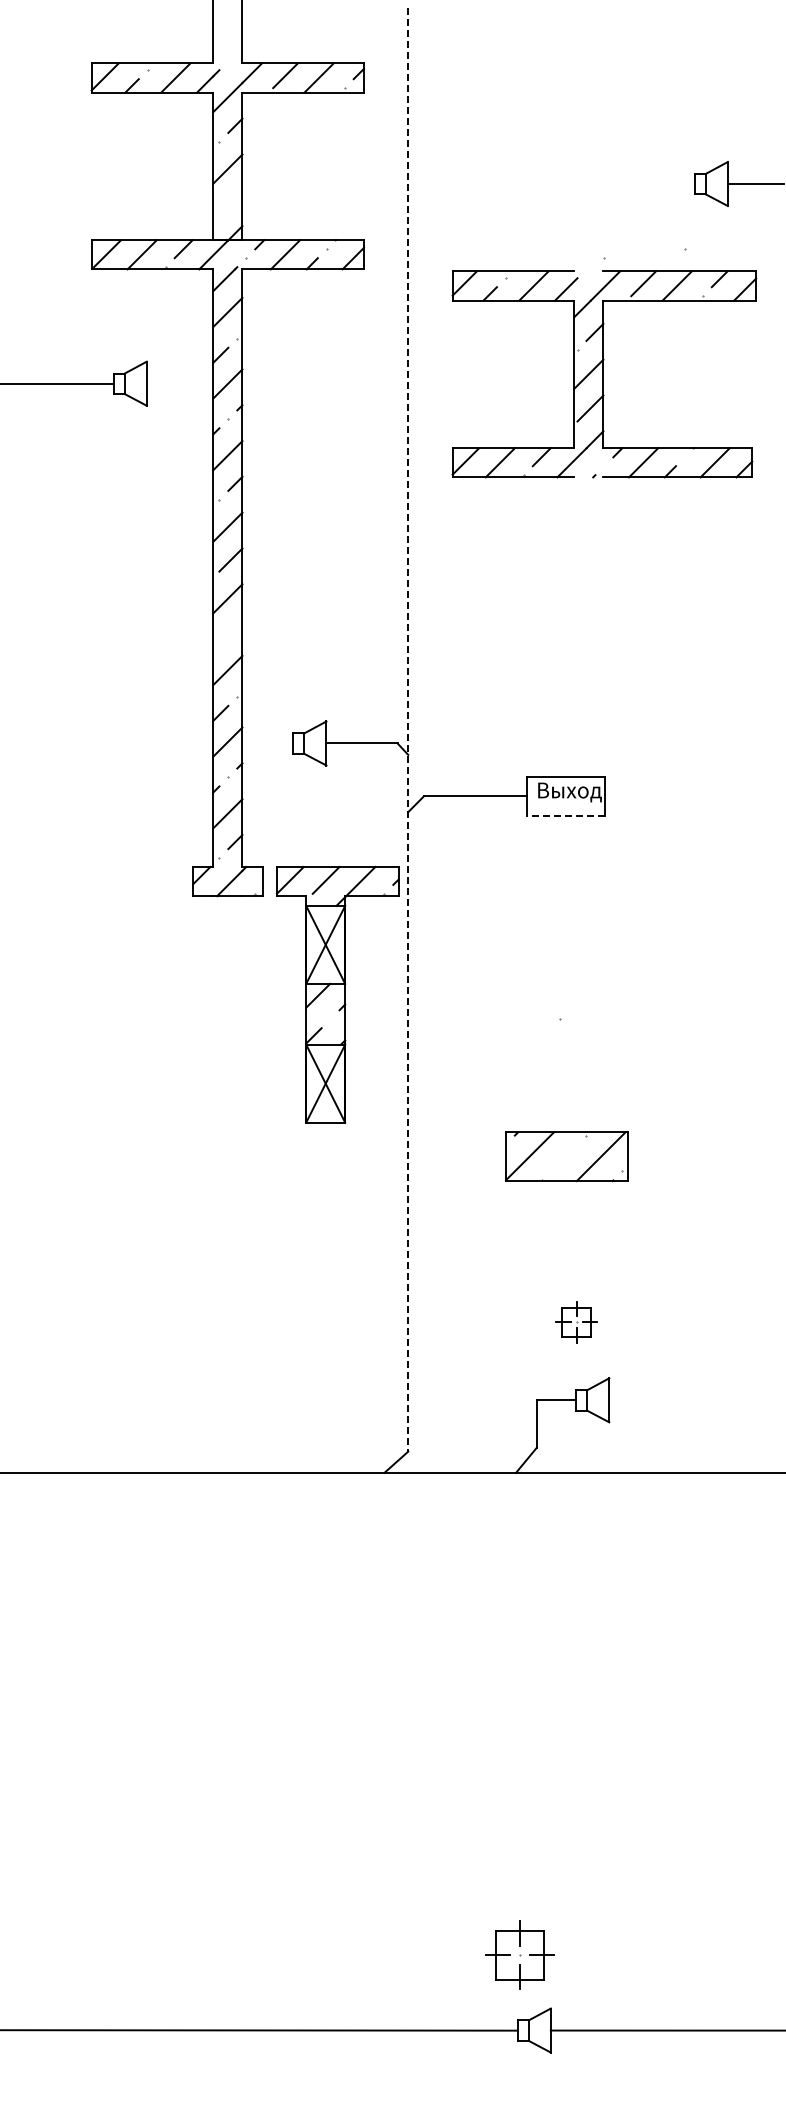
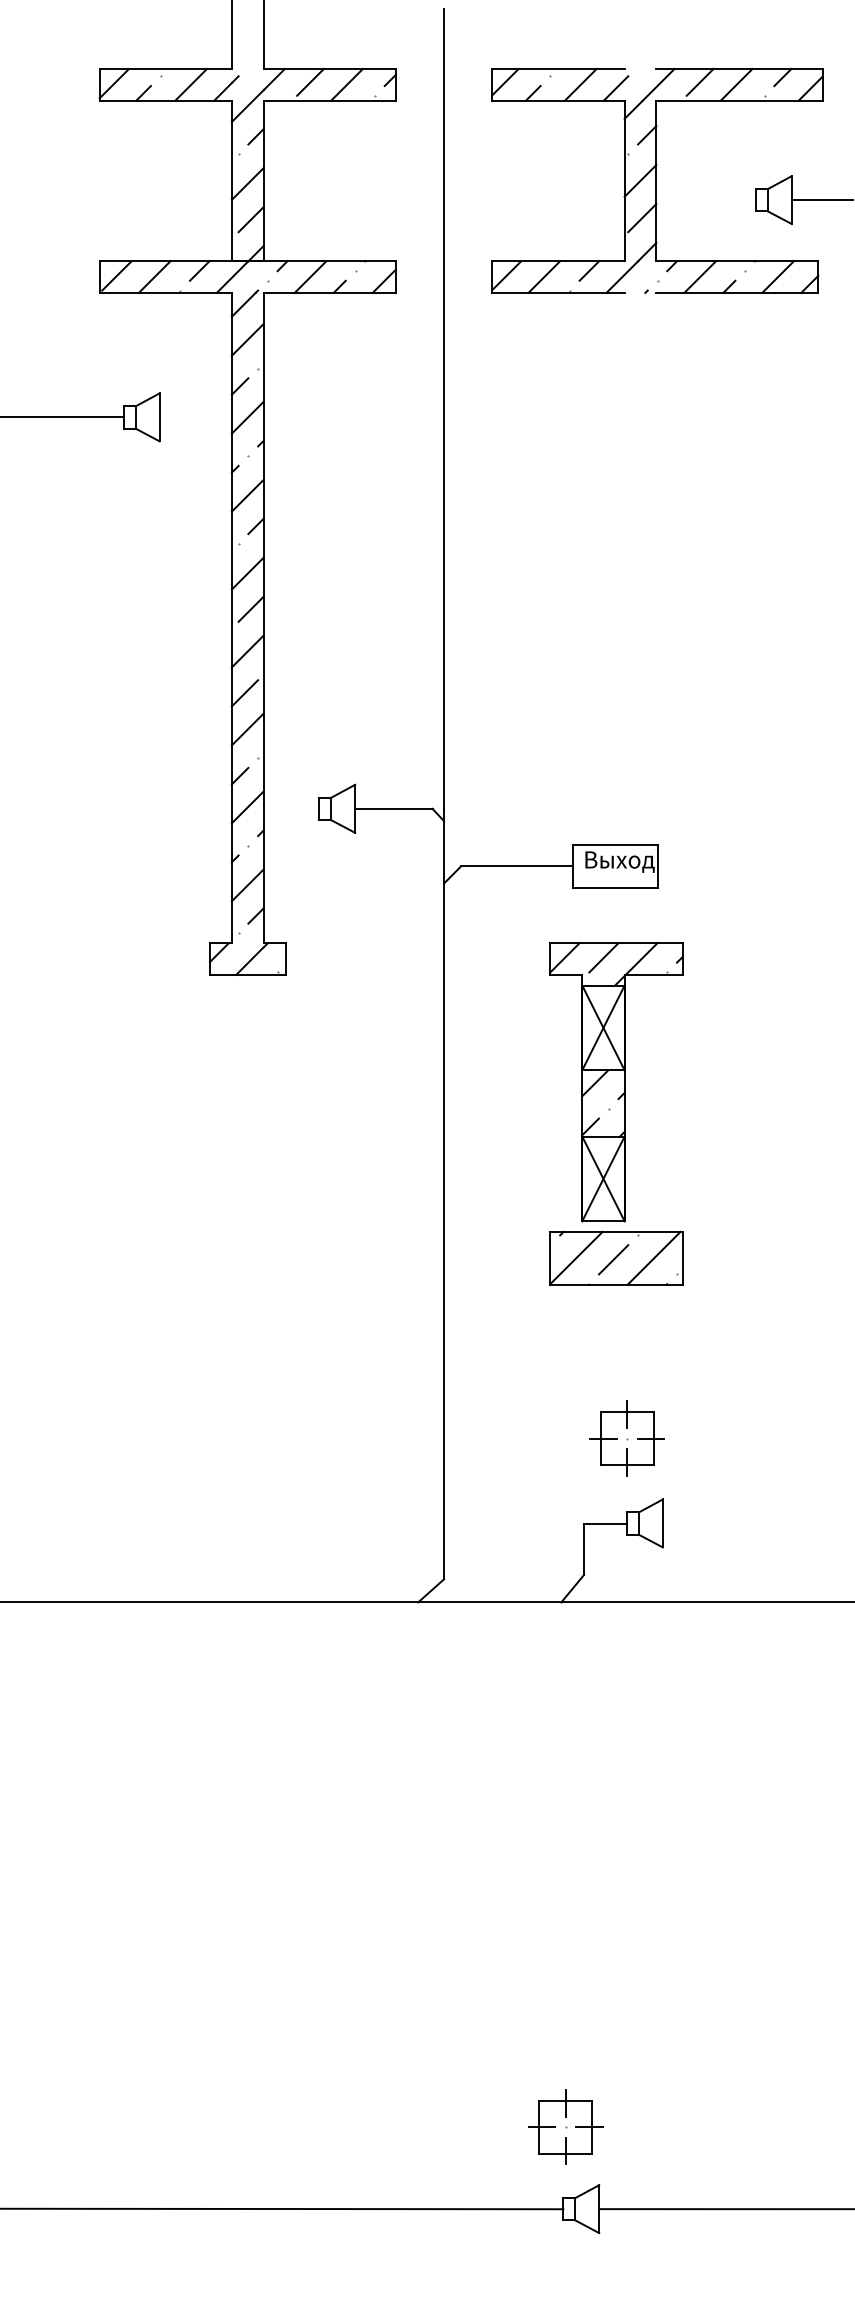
line: (230, 201) -> (250, 219), added
part: (604, 374) -> (657, 181), moved
line: (225, 637) -> (245, 693), added
line: (408, 730) -> (444, 794), dashed -> solid
line: (565, 815) -> (615, 887), dashed -> solid
part: (337, 994) -> (616, 1081), moved
line: (563, 1157) -> (613, 1259), added
part: (576, 1321) -> (627, 1437), size x1.67

